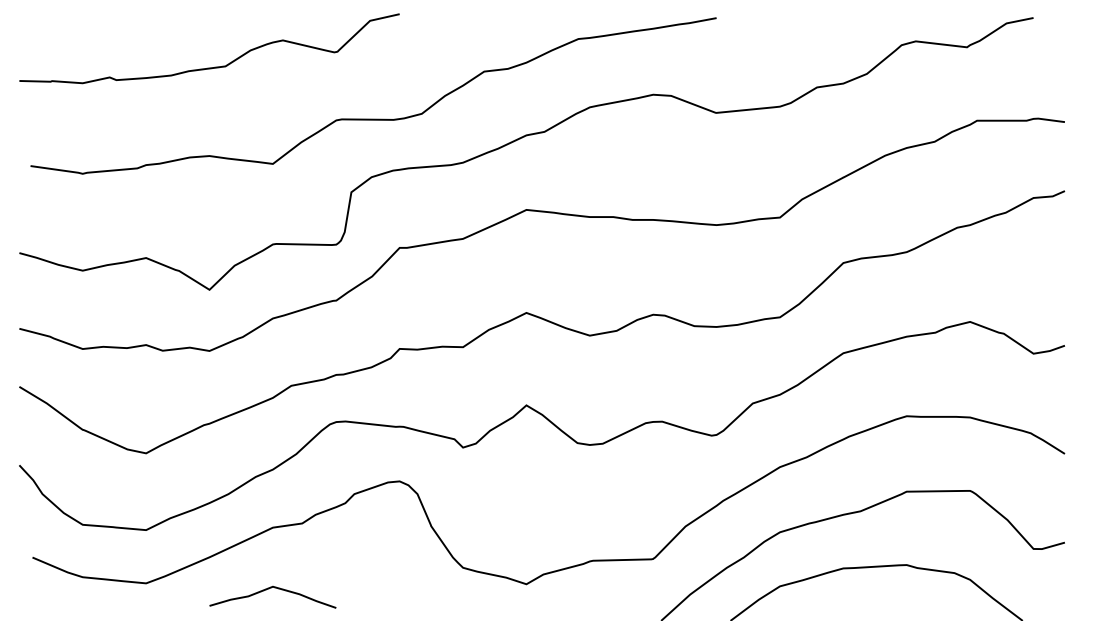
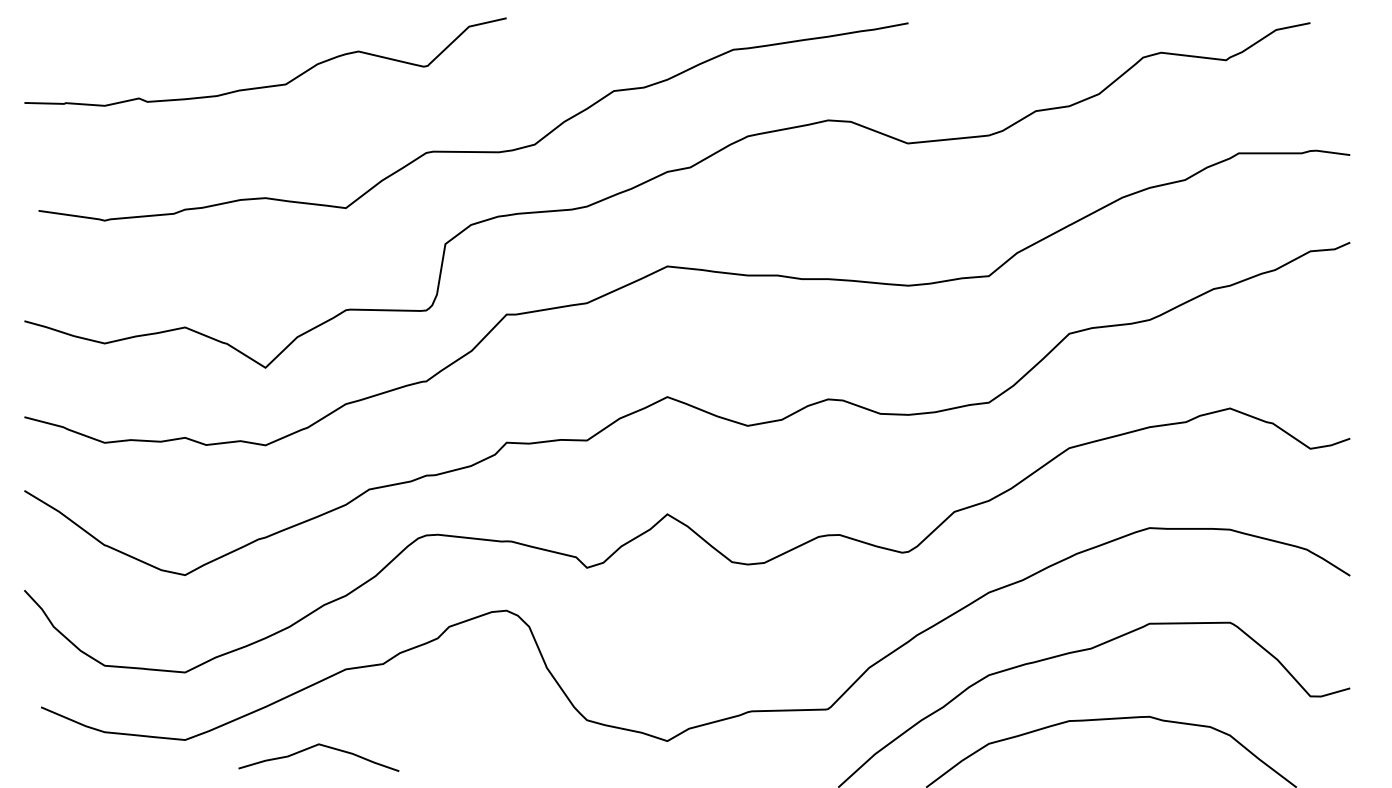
curve: (271, 588) -> (316, 746), moved

